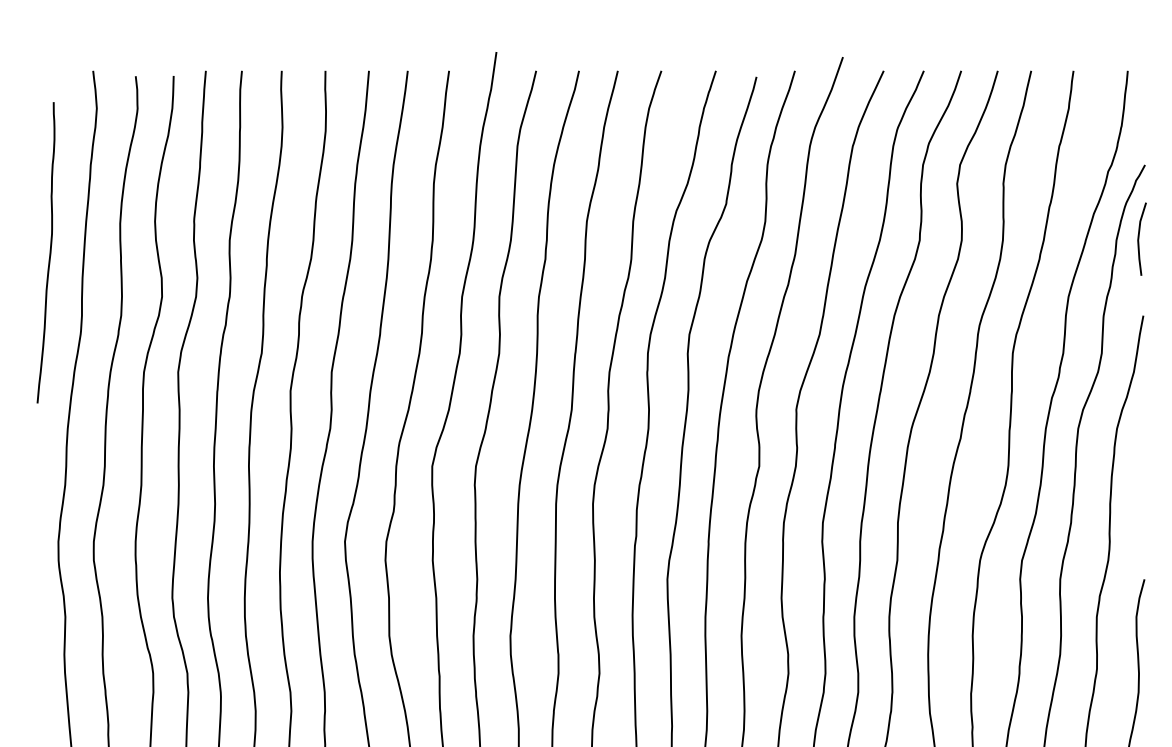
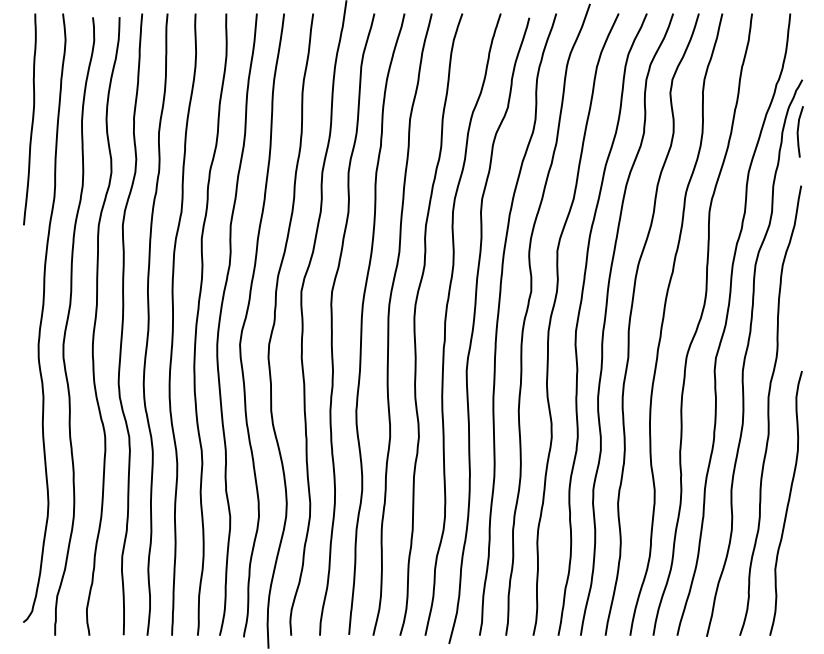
curve: (48, 255) -> (31, 121), moved

